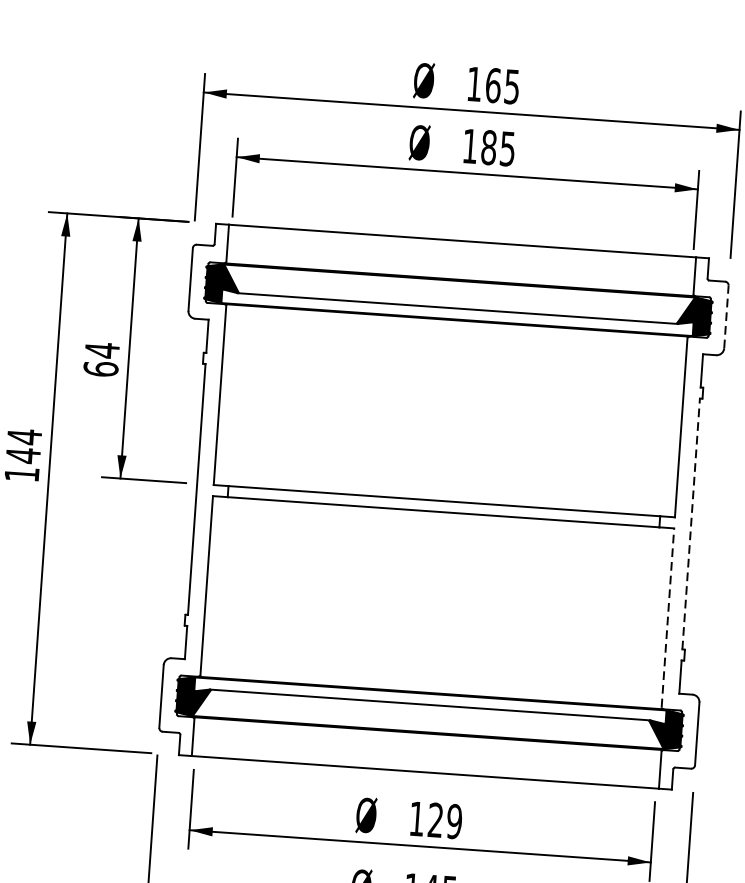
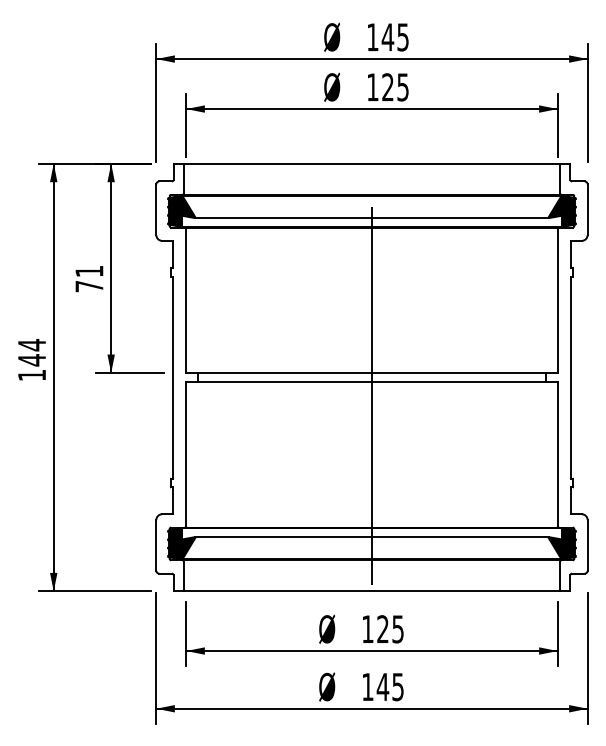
text: (492, 85) -> (387, 37), 165 -> 145
text: (488, 147) -> (387, 87), 185 -> 125
line: (726, 316) -> (587, 209), dashed -> solid
text: (101, 359) -> (89, 278), 64 -> 71
line: (444, 496) -> (371, 369), added
line: (691, 523) -> (571, 377), dashed -> solid
line: (667, 617) -> (557, 453), dashed -> solid
text: (453, 821) -> (397, 629), 129 -> 125

